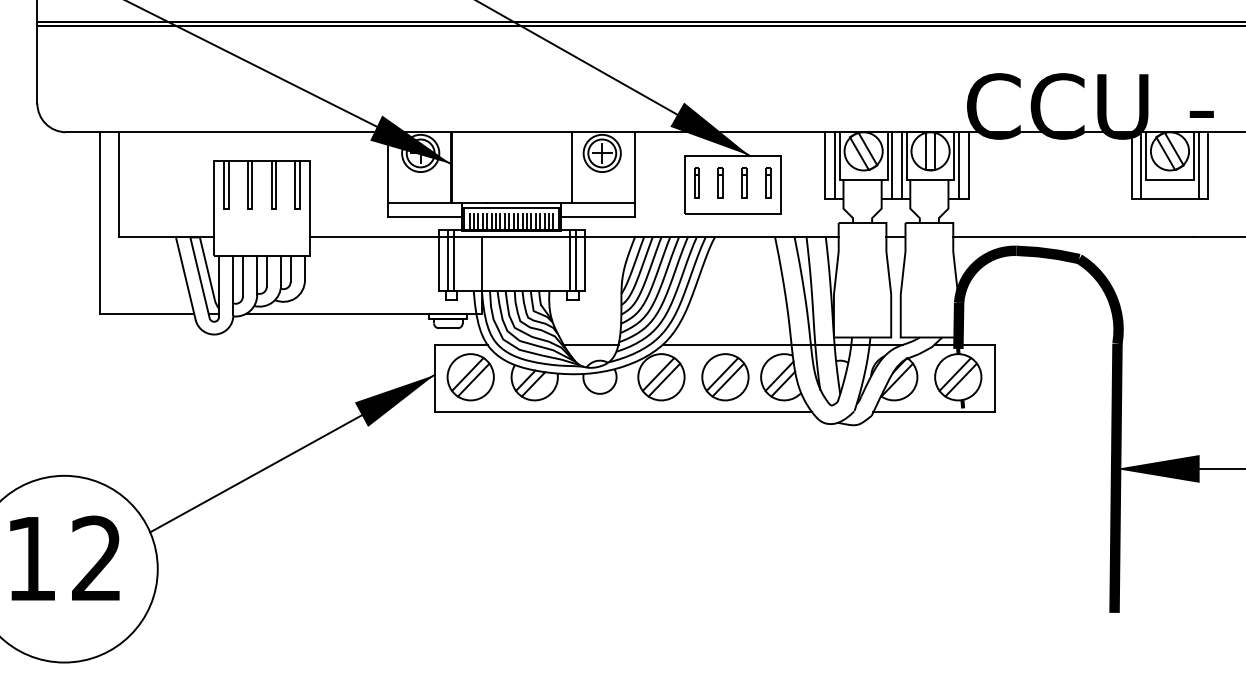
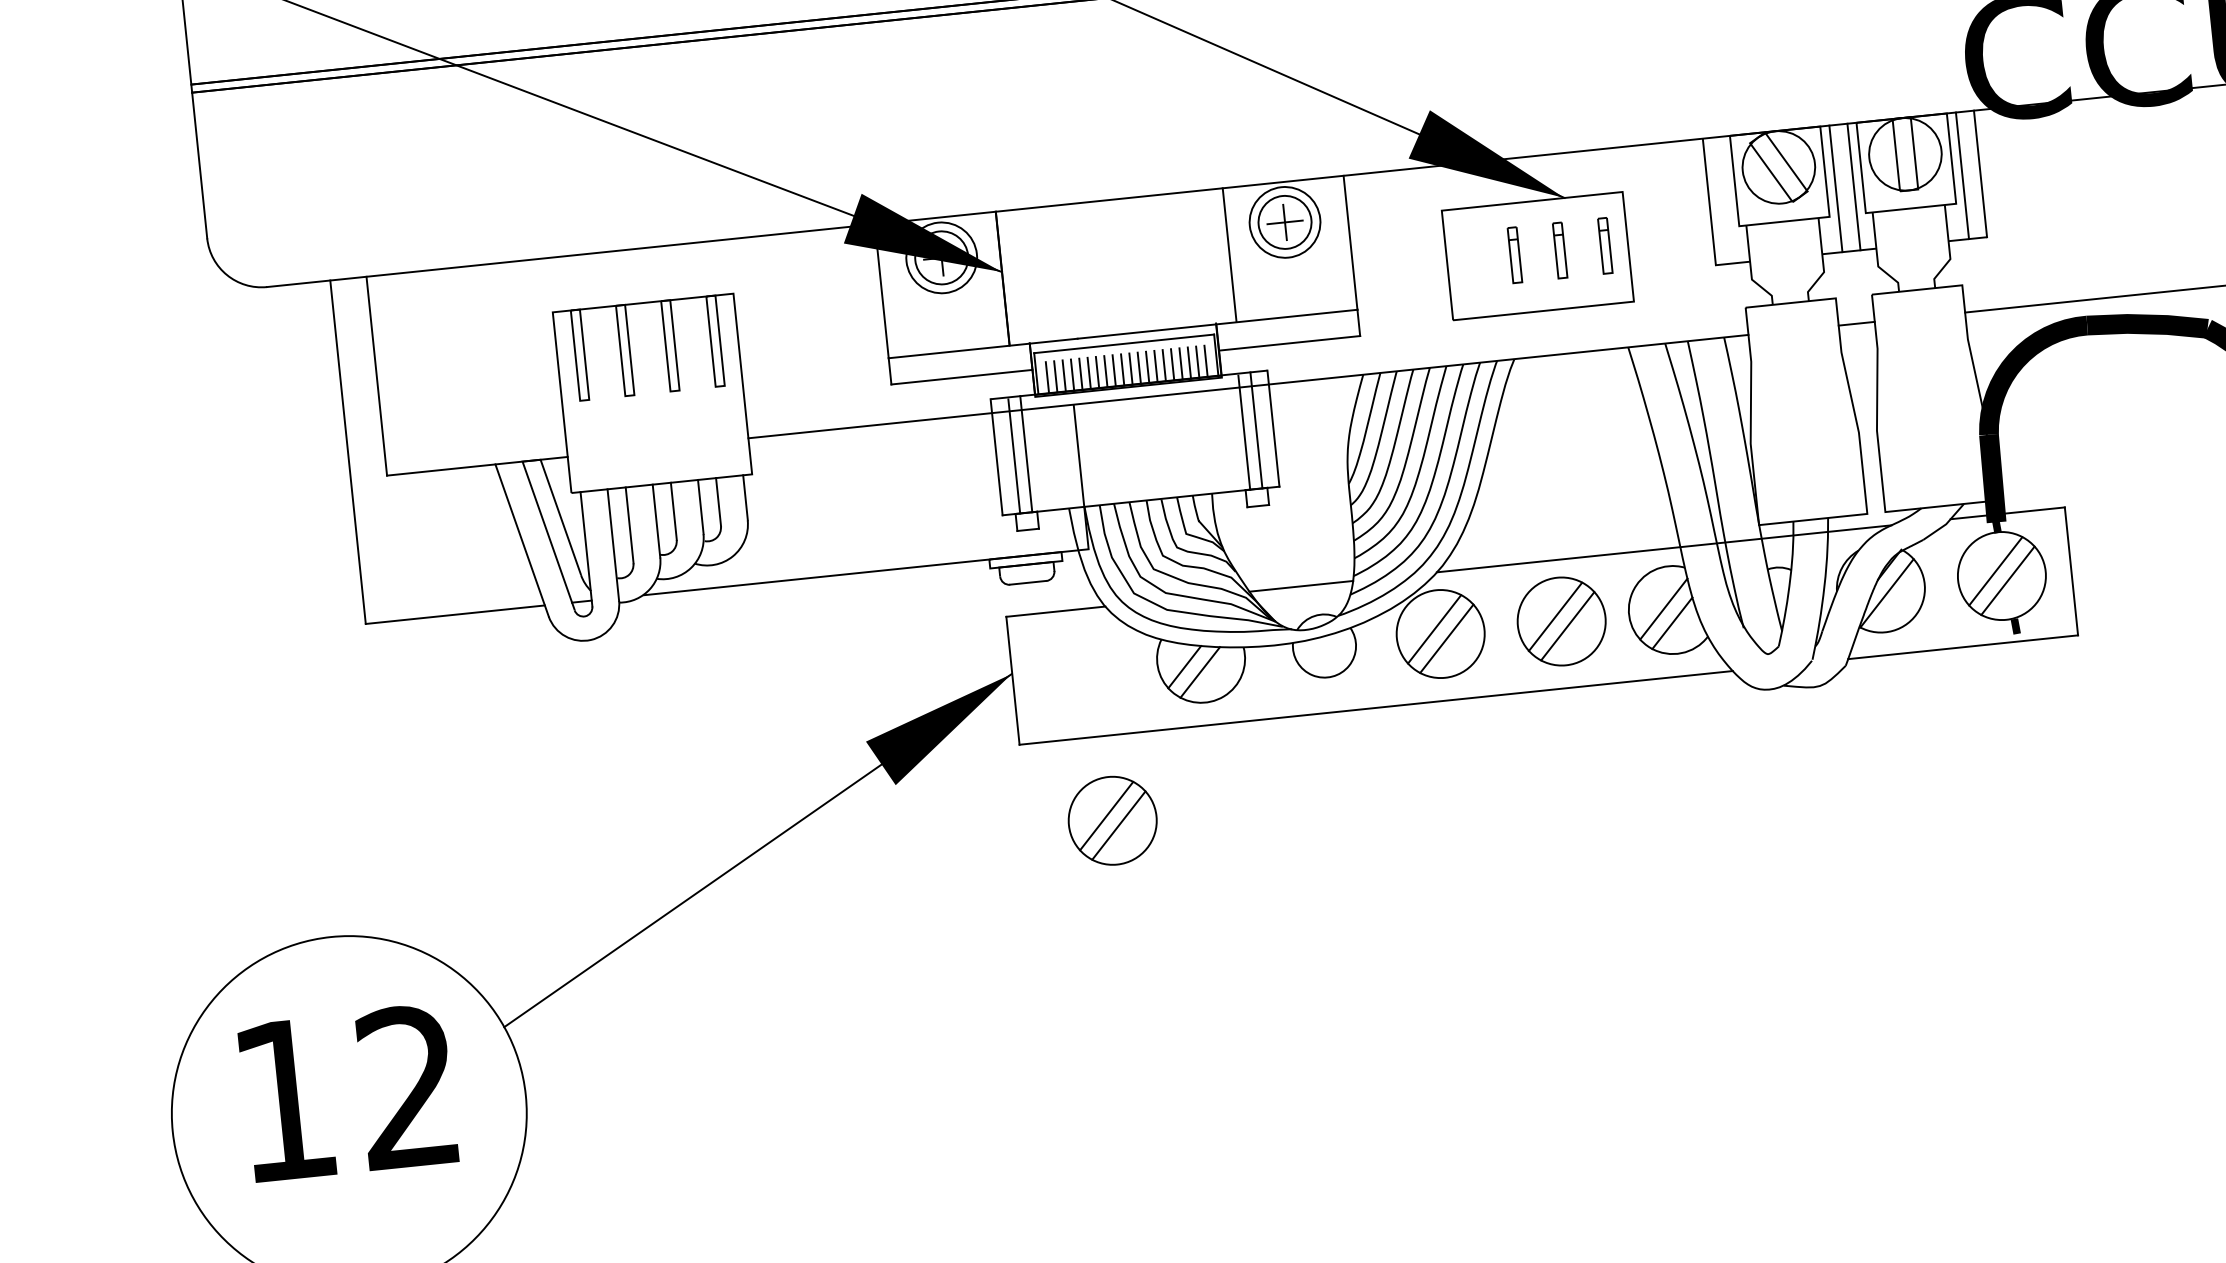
line: (835, 165) -> (1728, 199), removed
part: (696, 182) -> (1468, 258), removed
part: (470, 377) -> (1112, 821), moved

